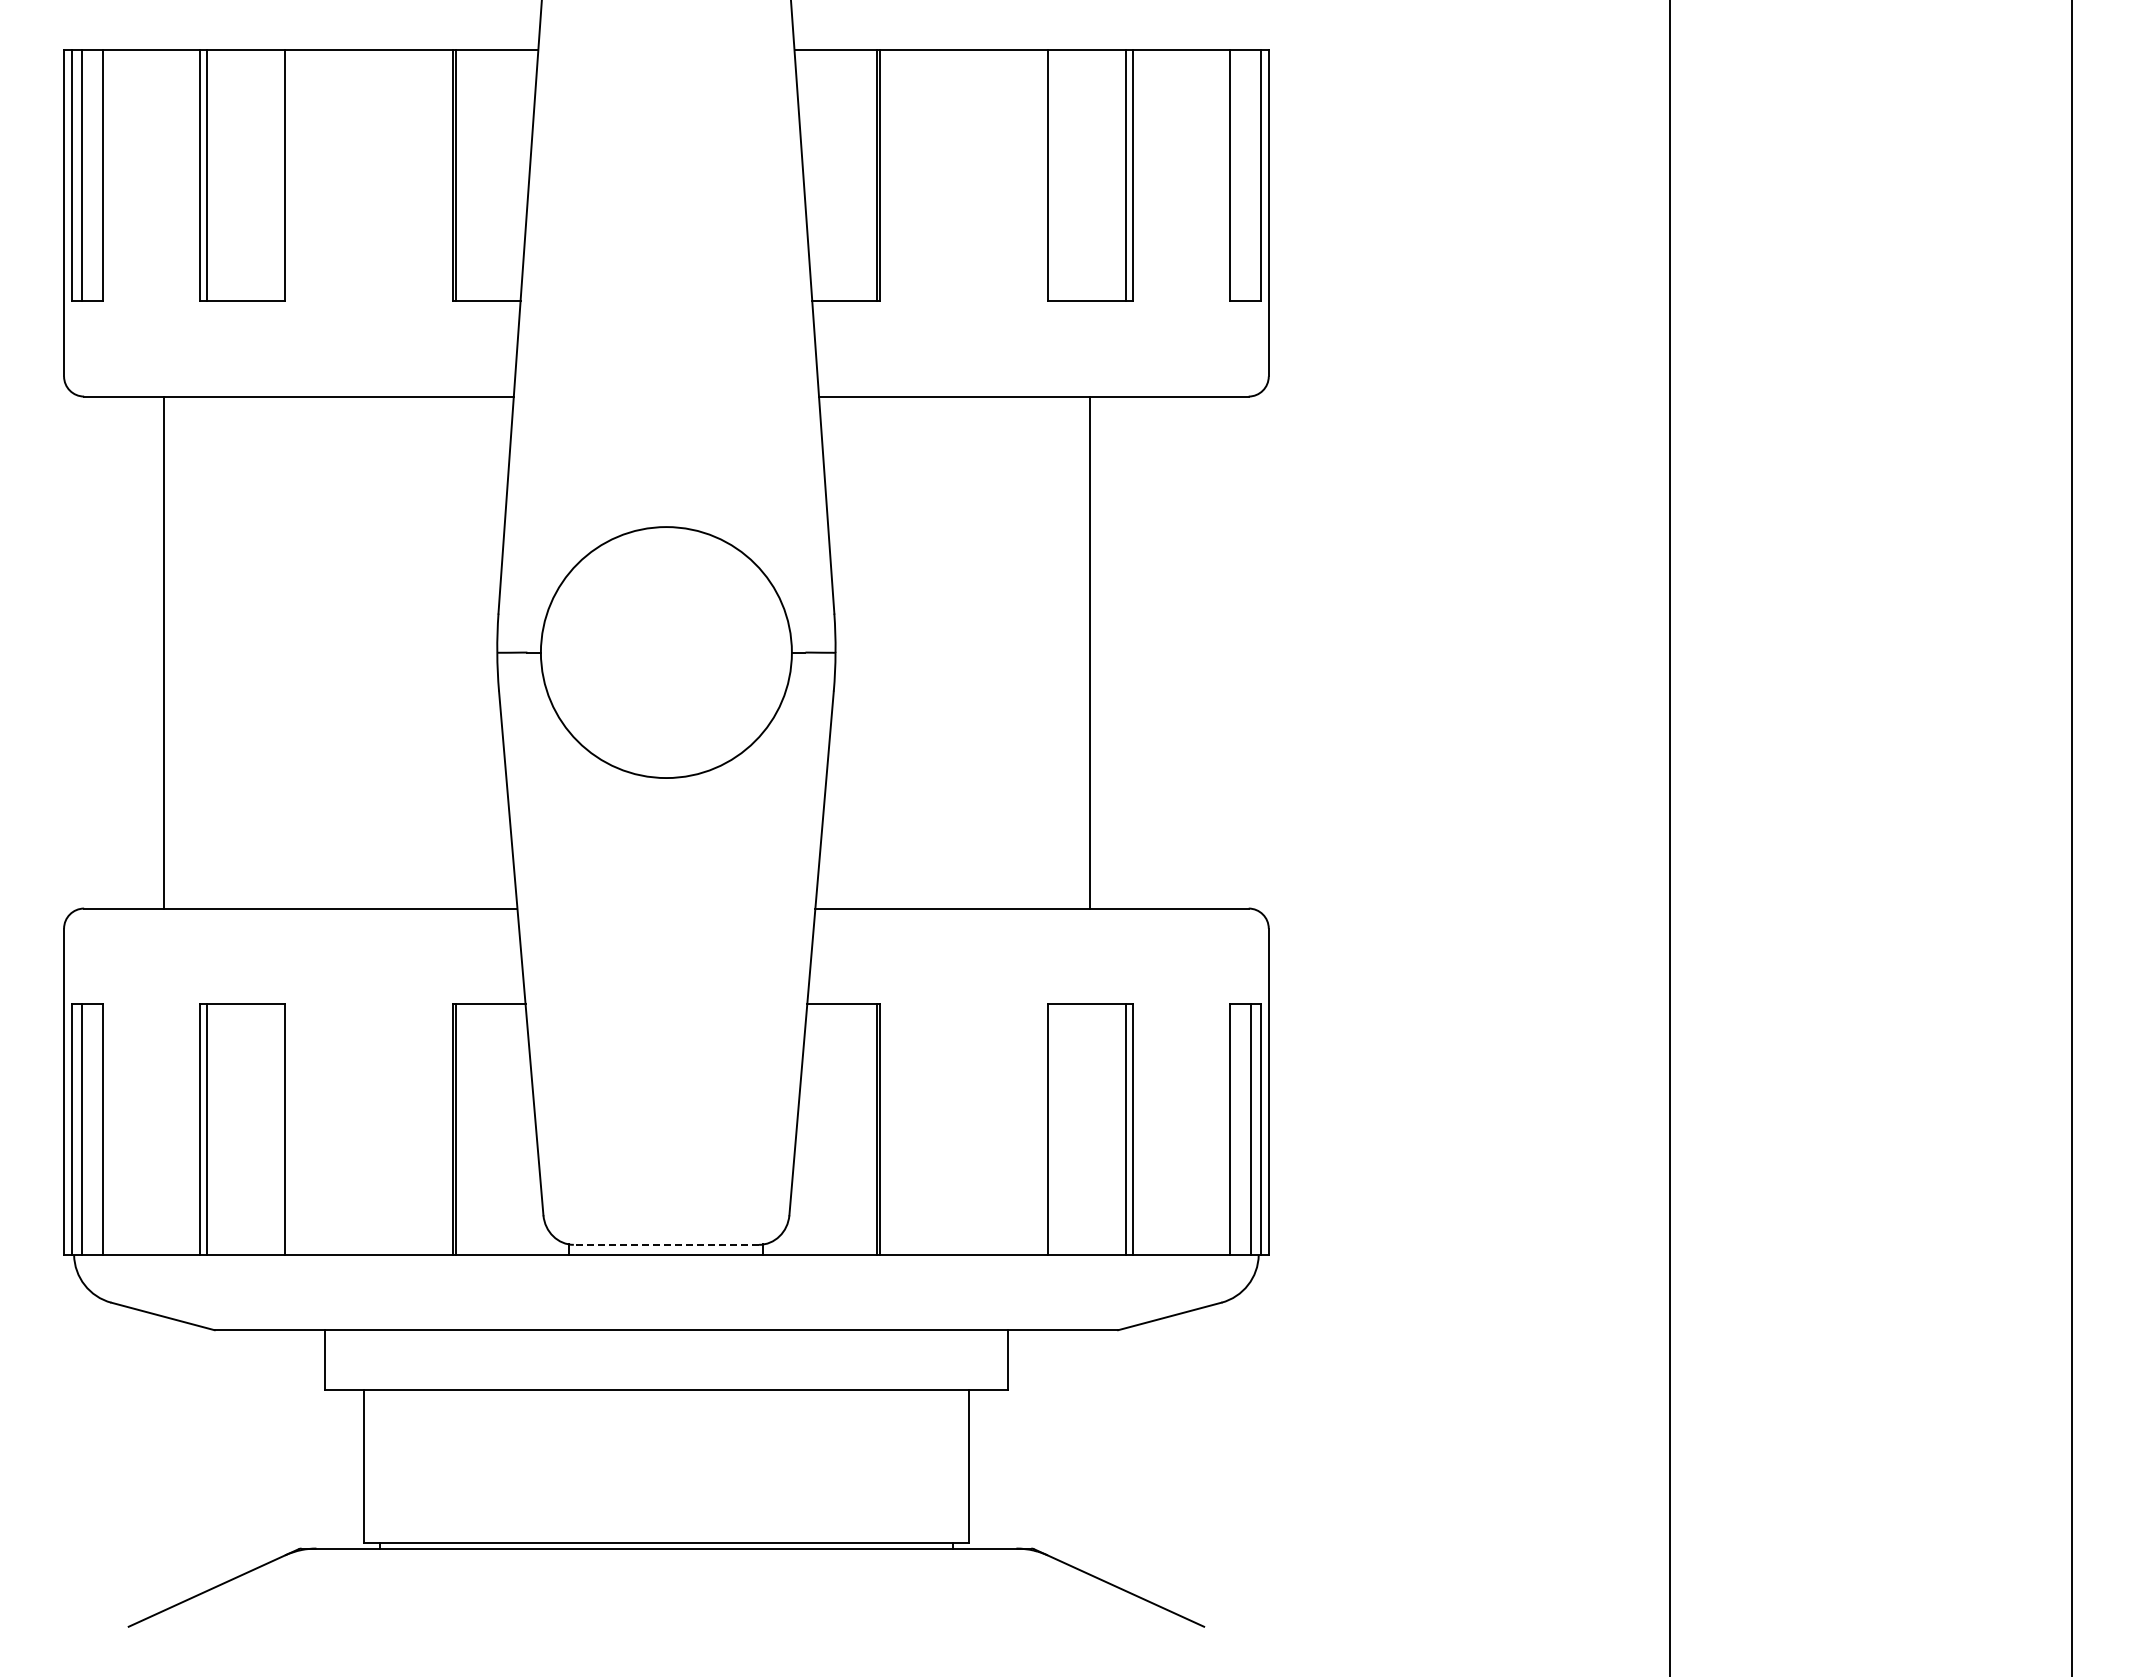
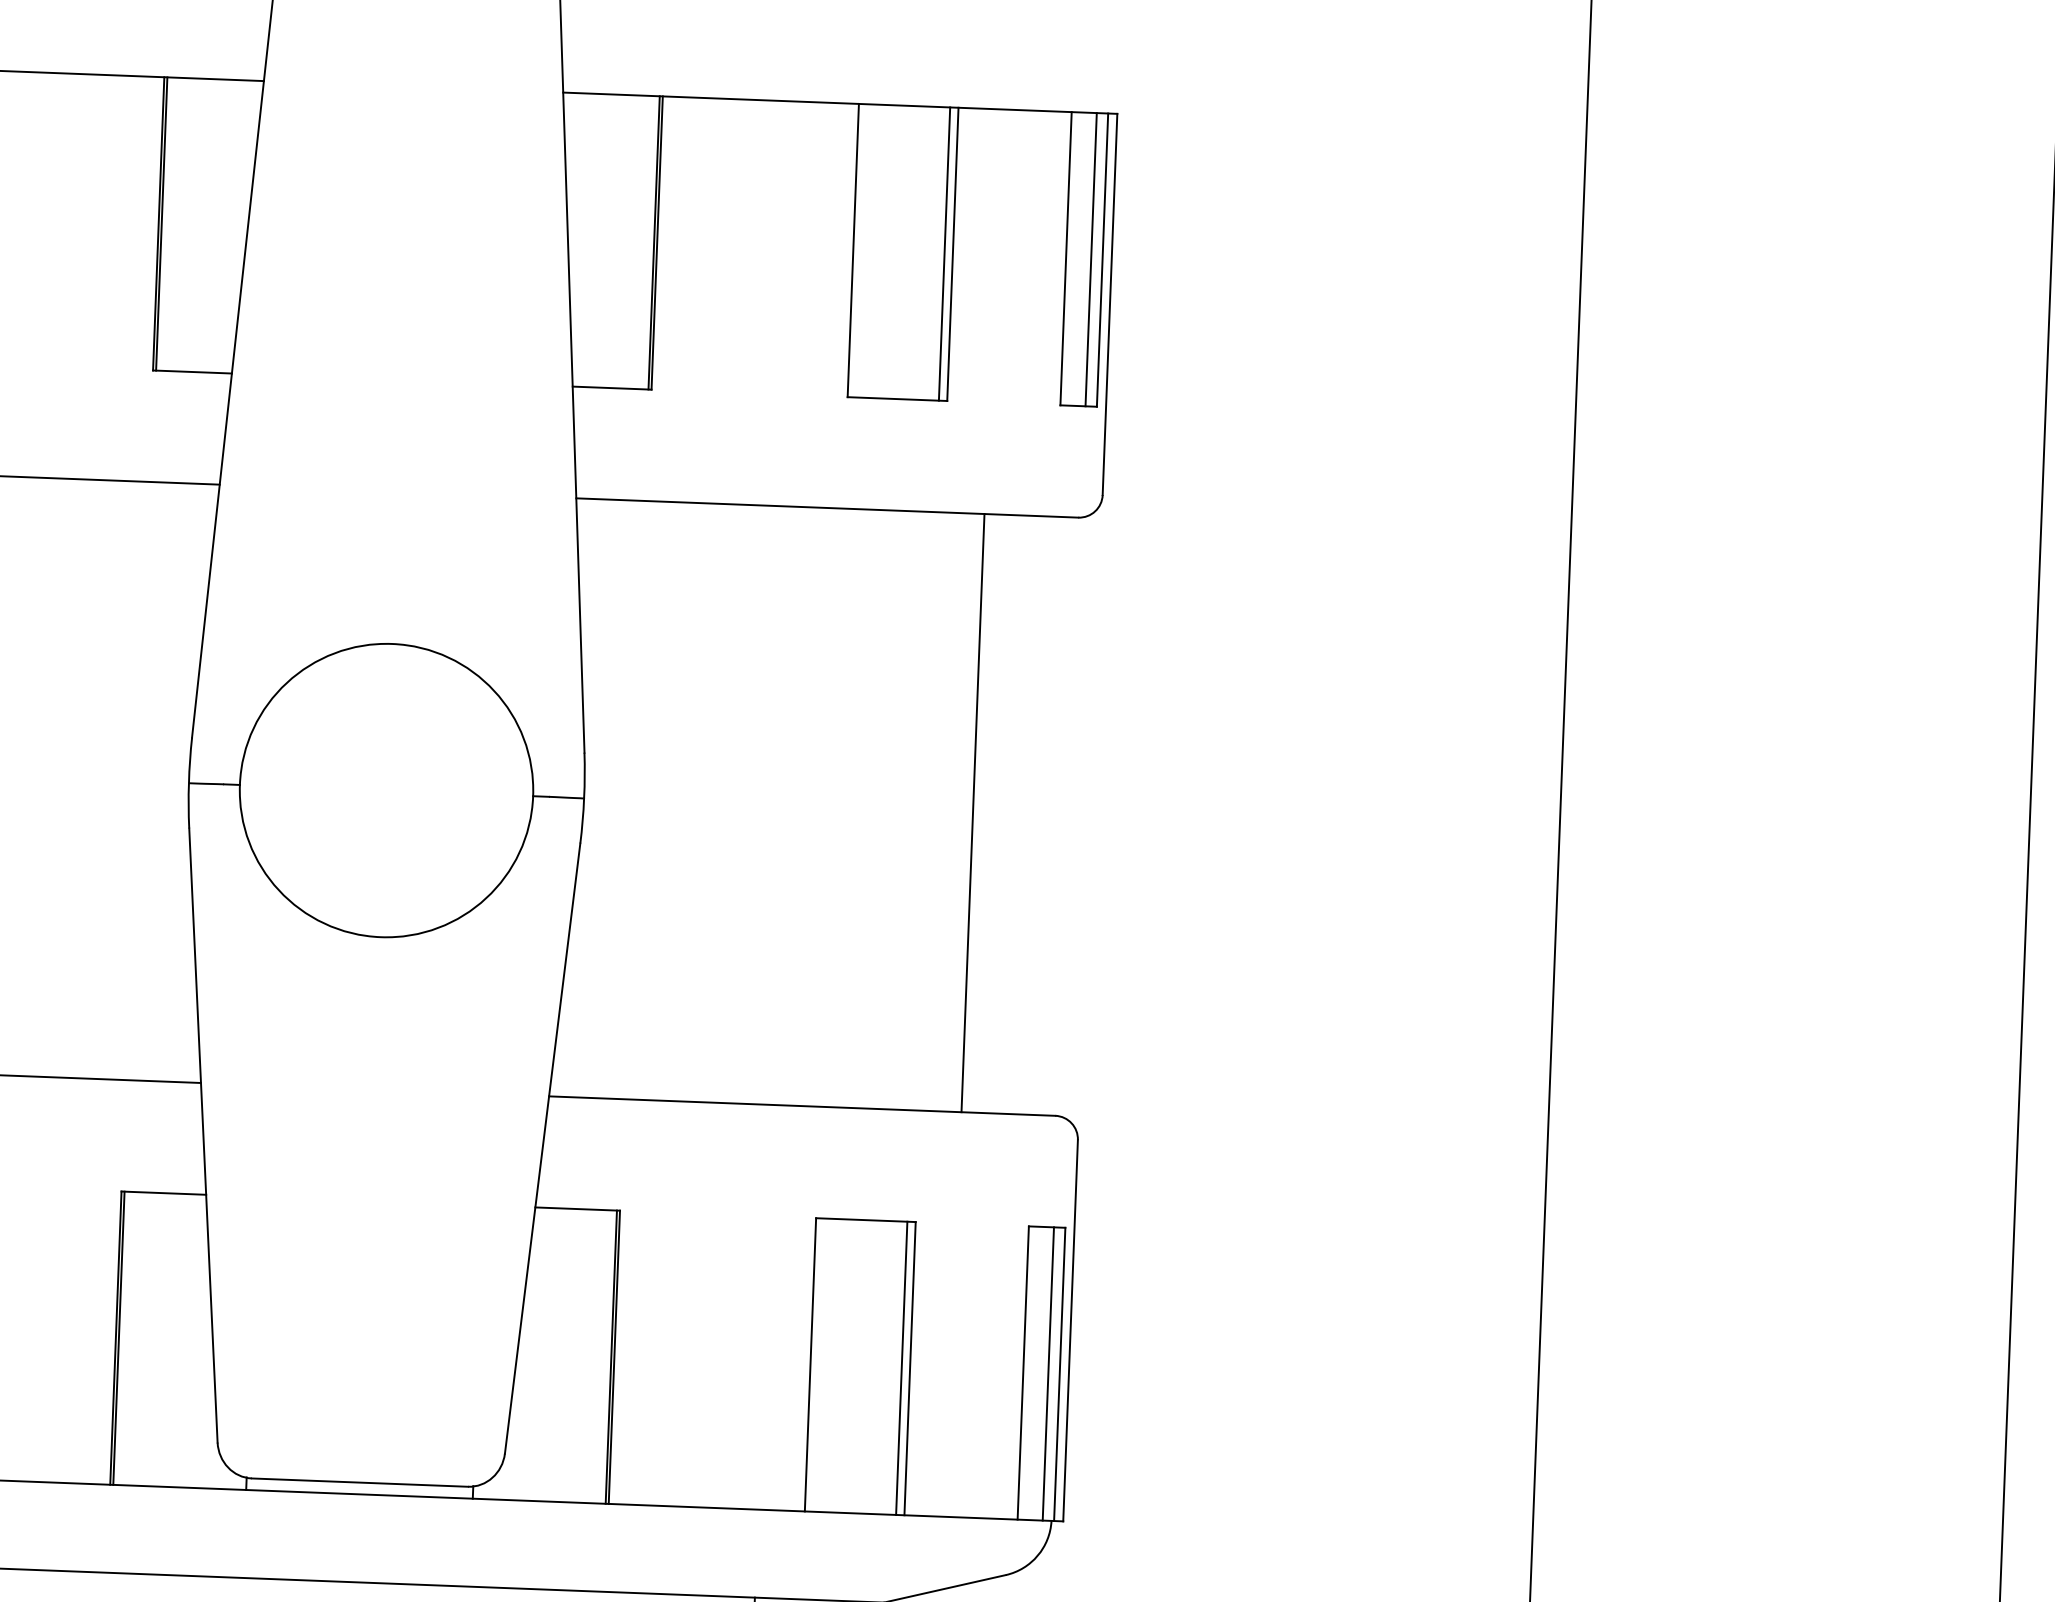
line: (1251, 175) -> (1091, 259), added
line: (1090, 652) -> (973, 813), moved
line: (666, 1244) -> (360, 1482), dashed -> solid

